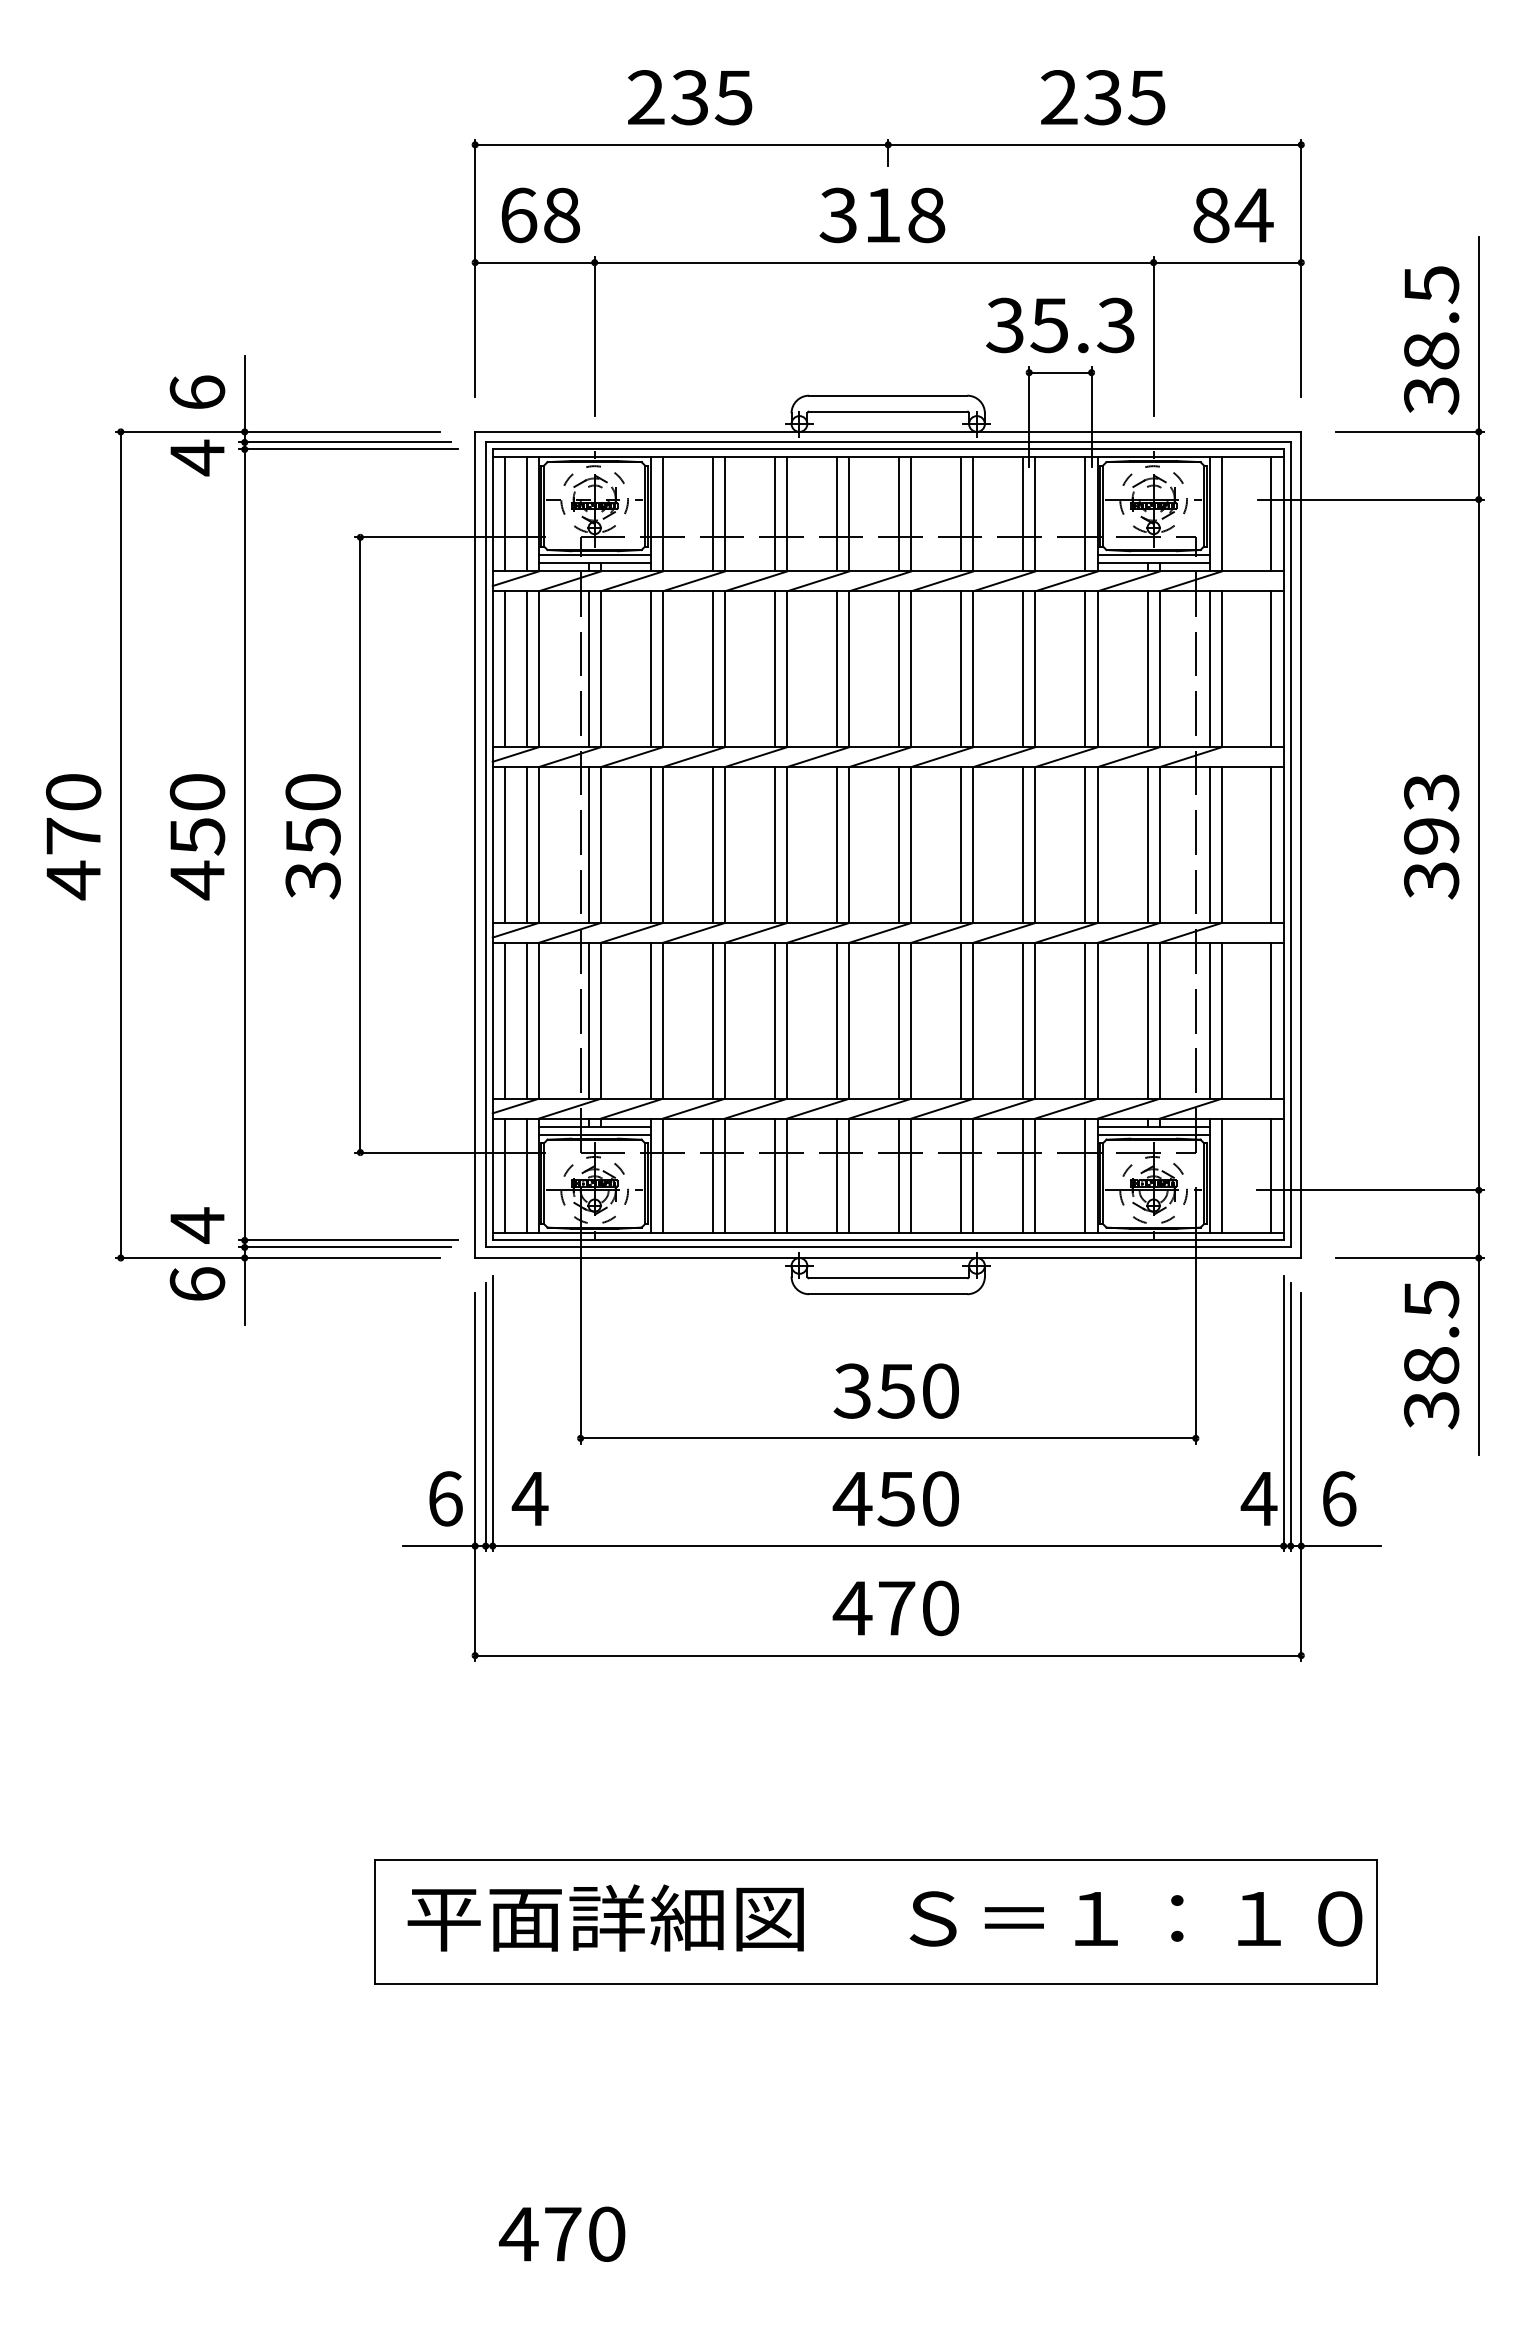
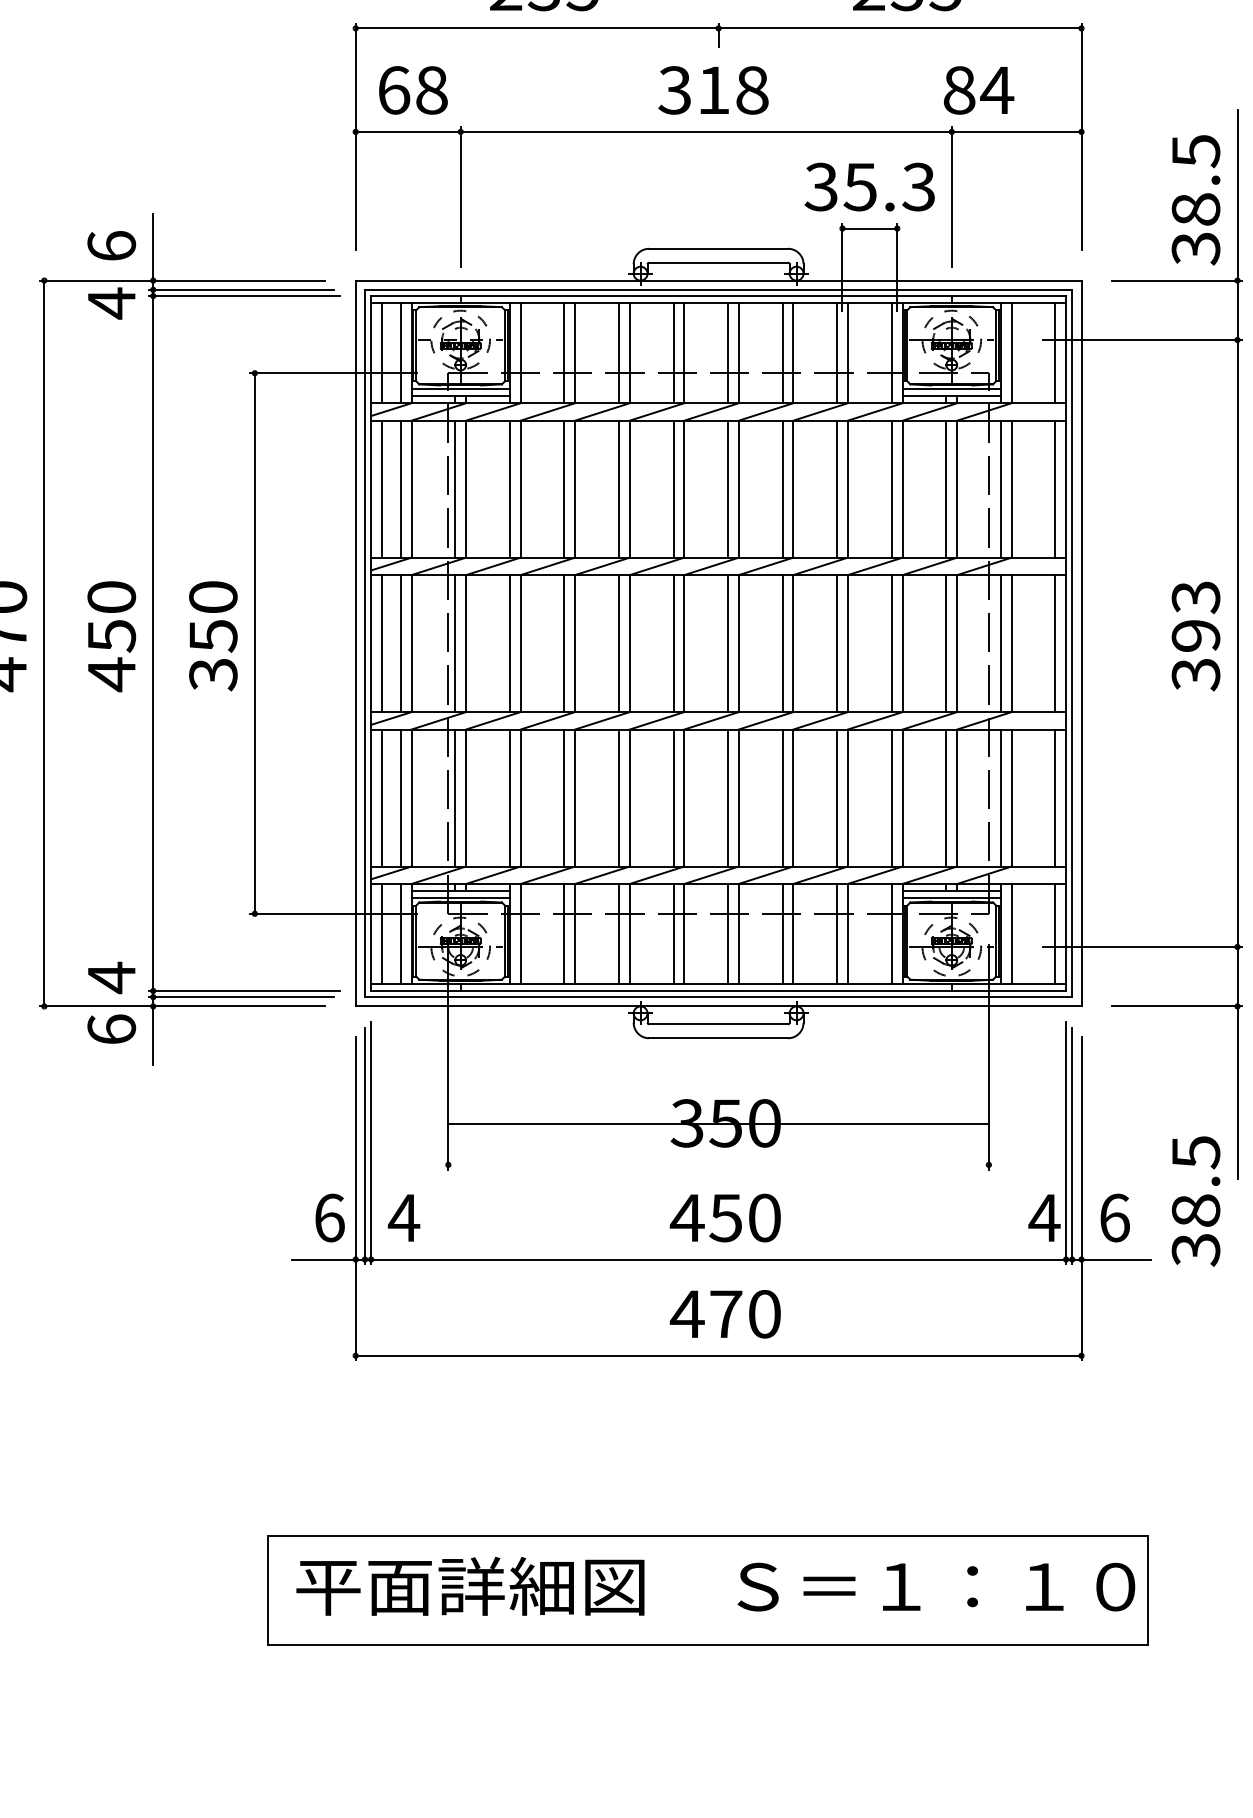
text: (1233, 215) -> (978, 90), moved
text: (1431, 1355) -> (1195, 1201), moved
line: (887, 1438) -> (717, 1123), moved

